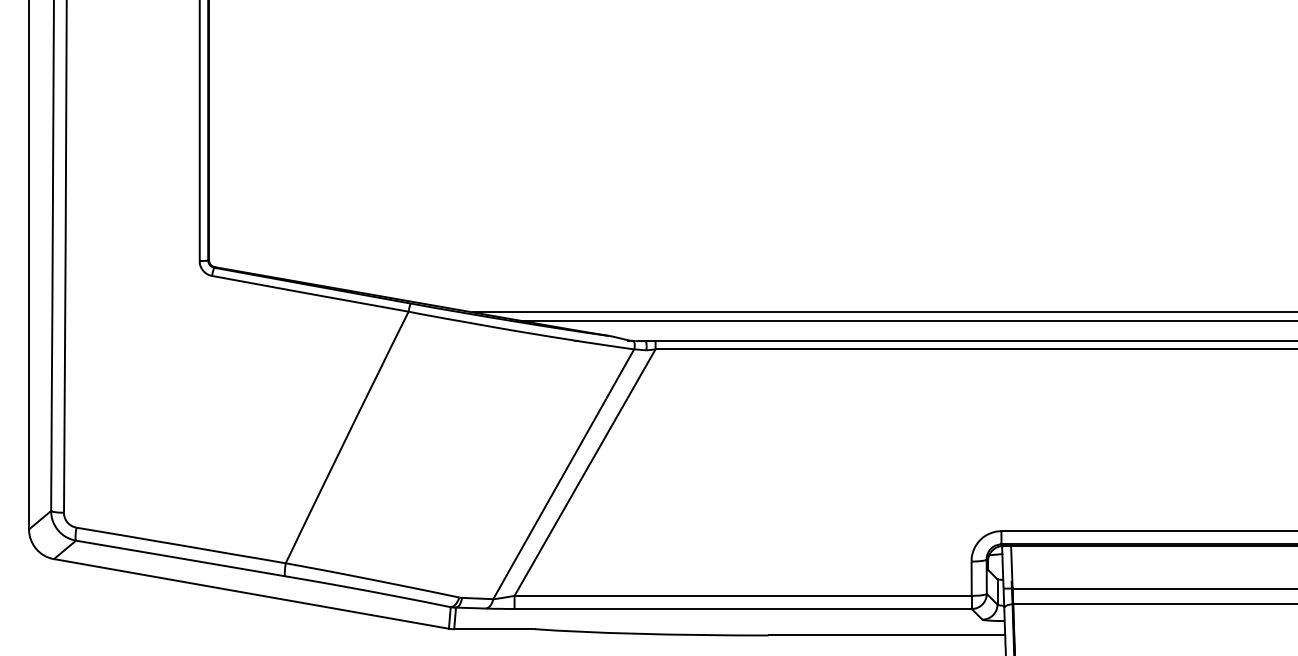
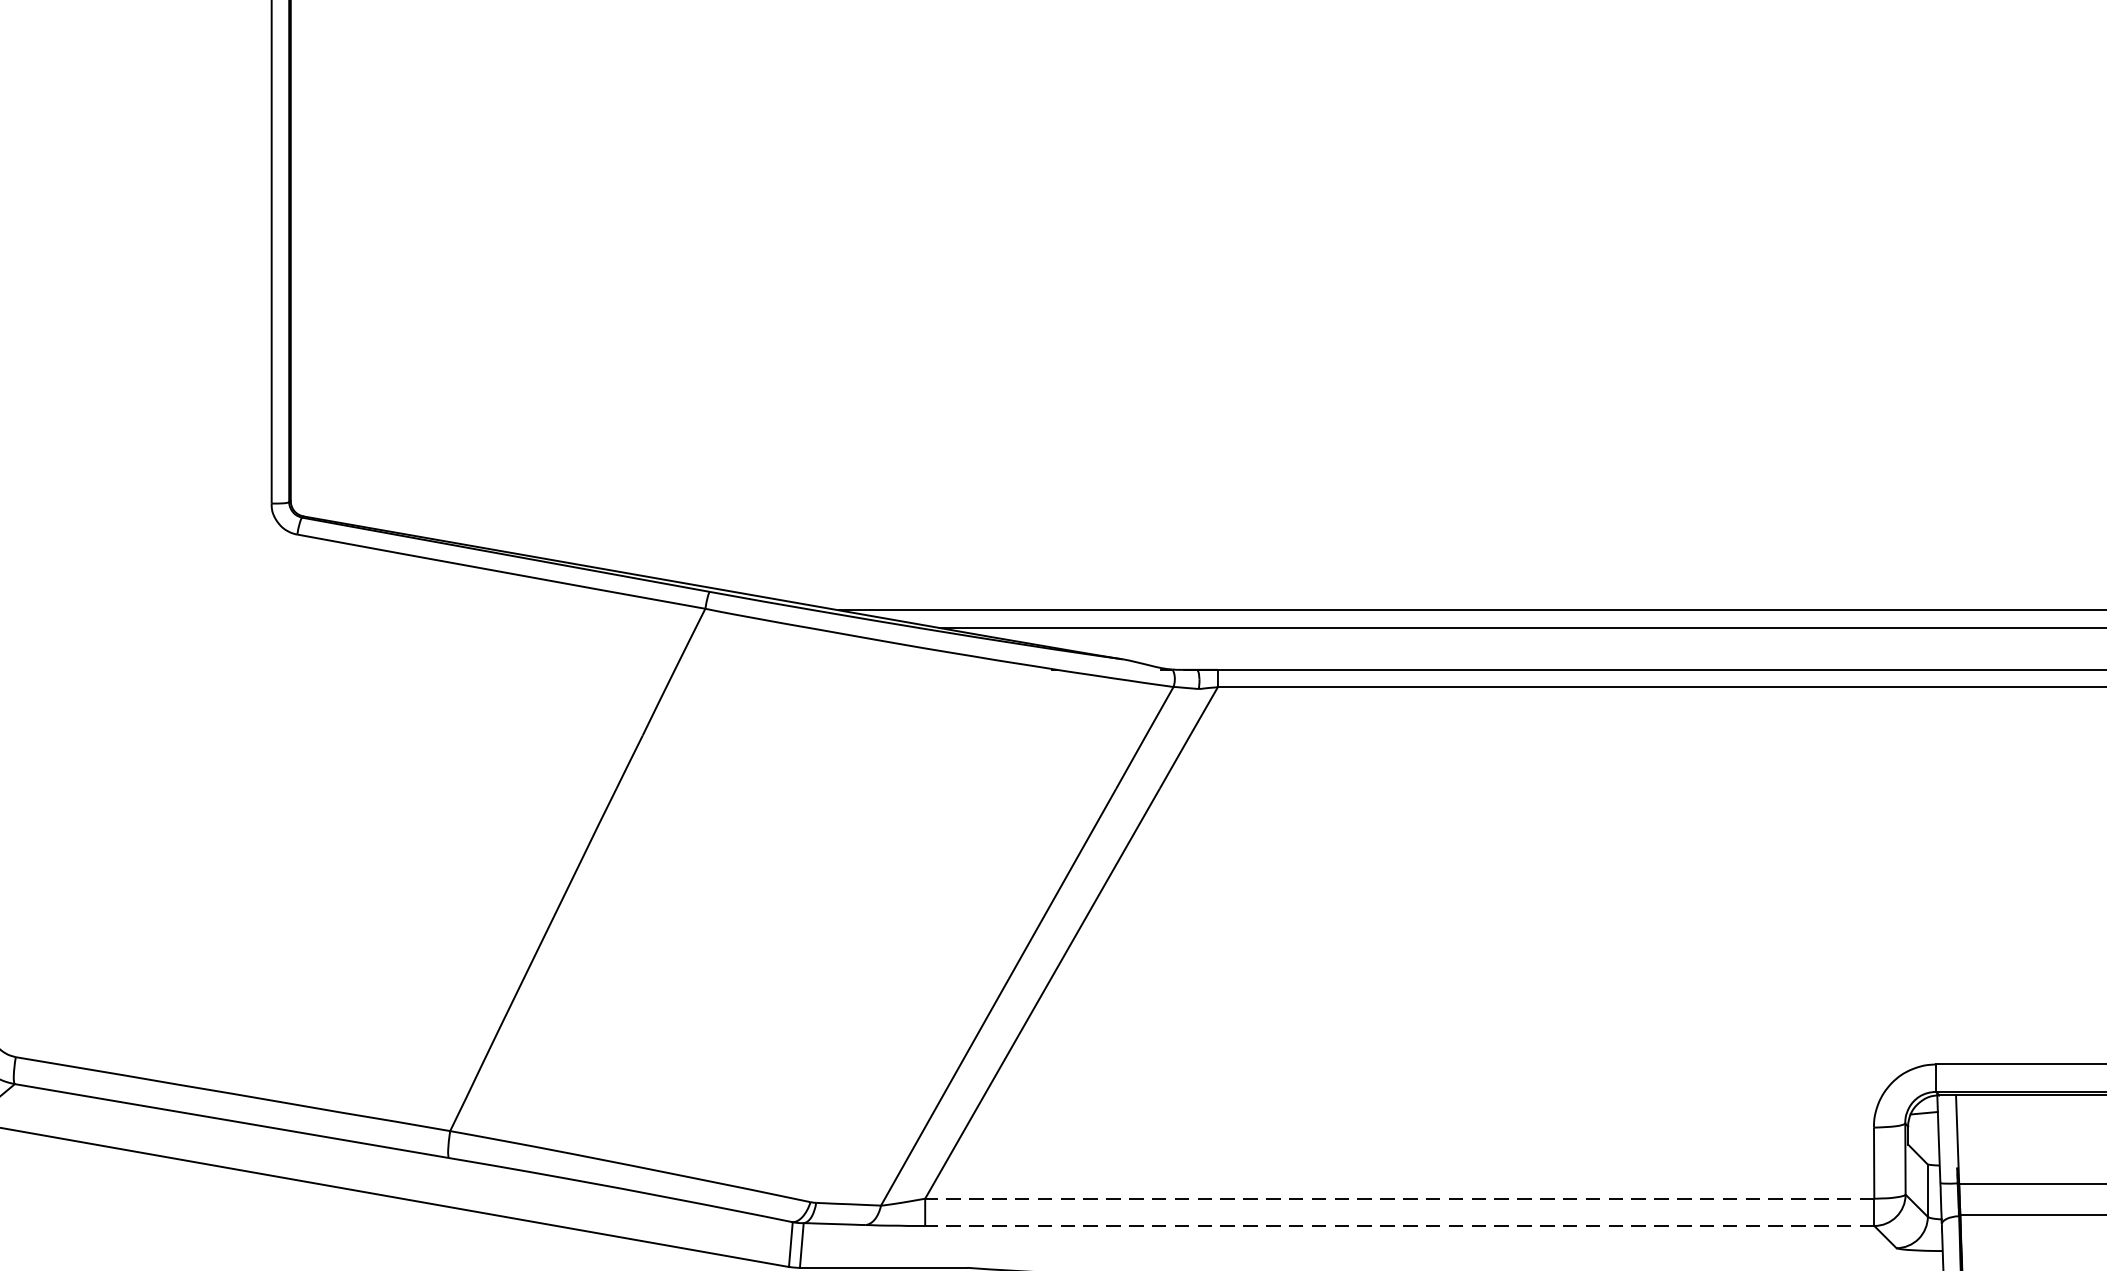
line: (743, 595) -> (1400, 1197), solid -> dashed
line: (743, 609) -> (1400, 1227), solid -> dashed

